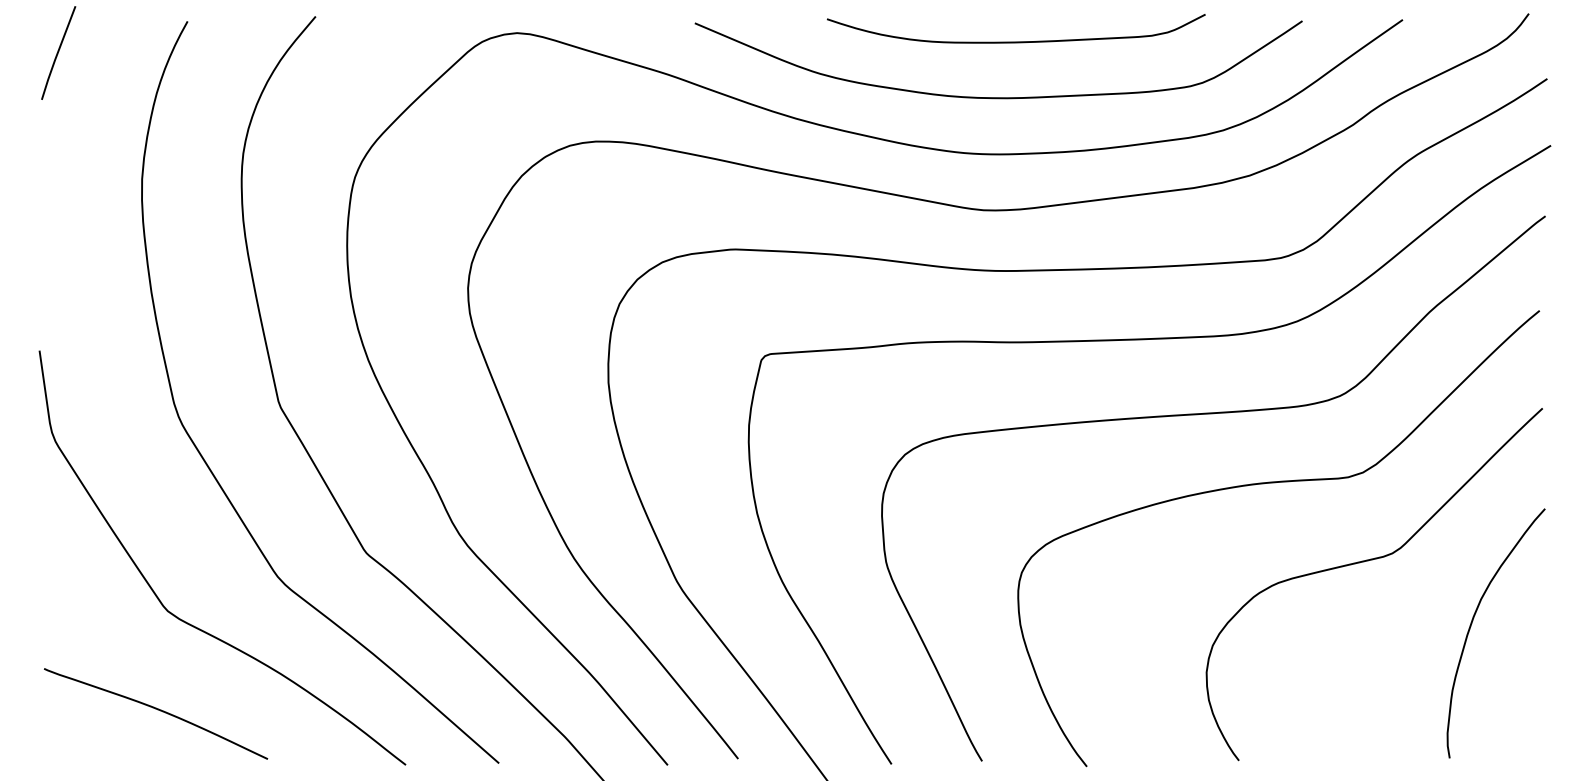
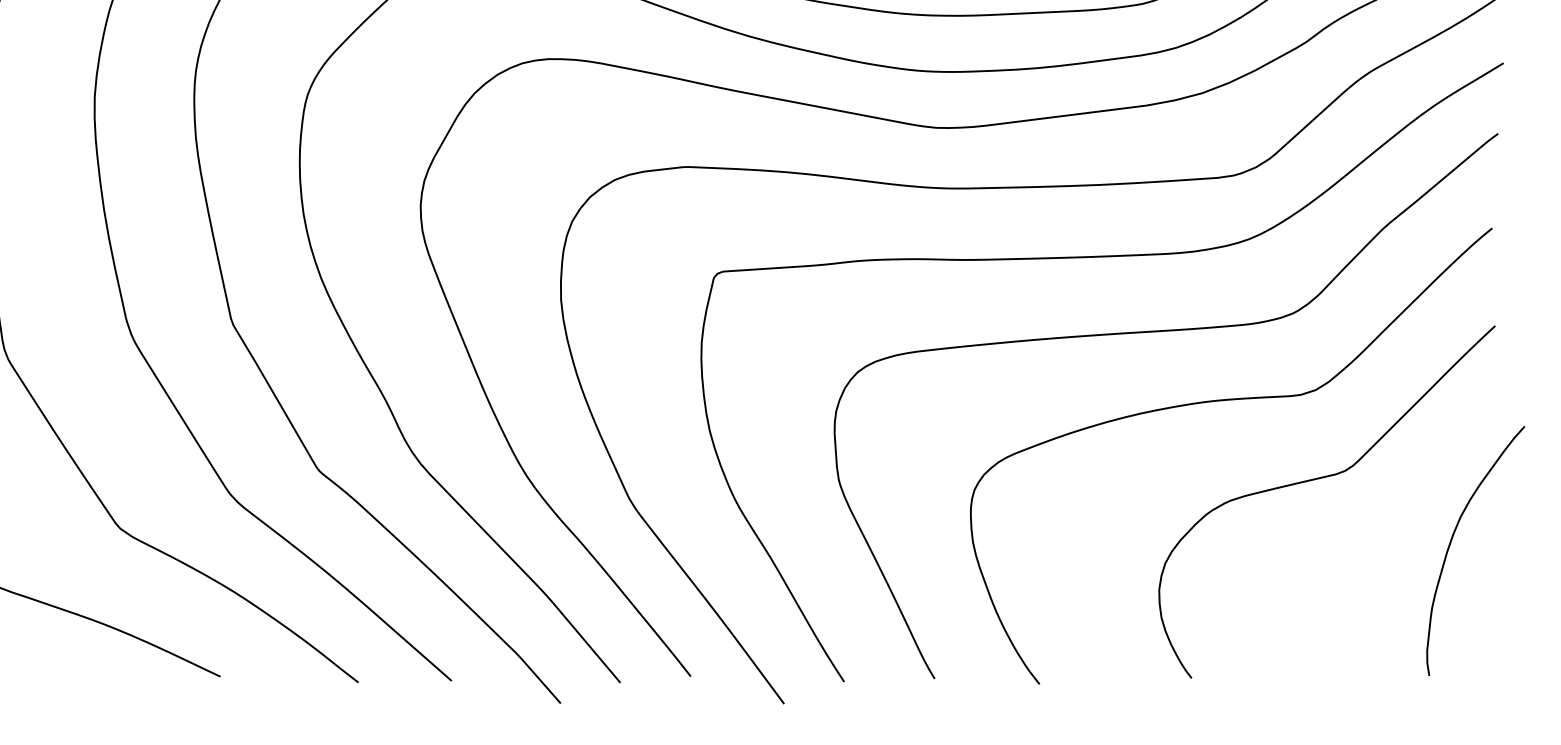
curve: (1471, 626) -> (1451, 544), moved

